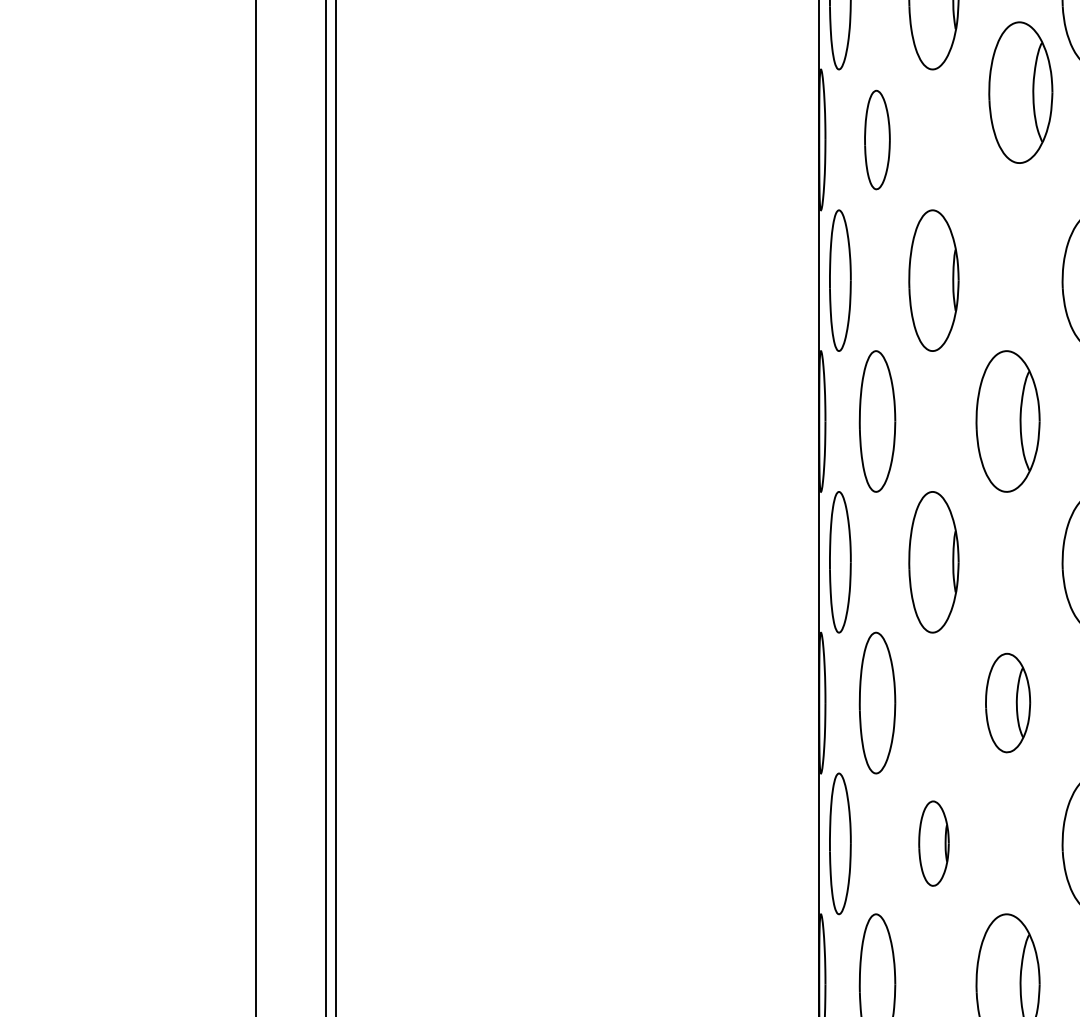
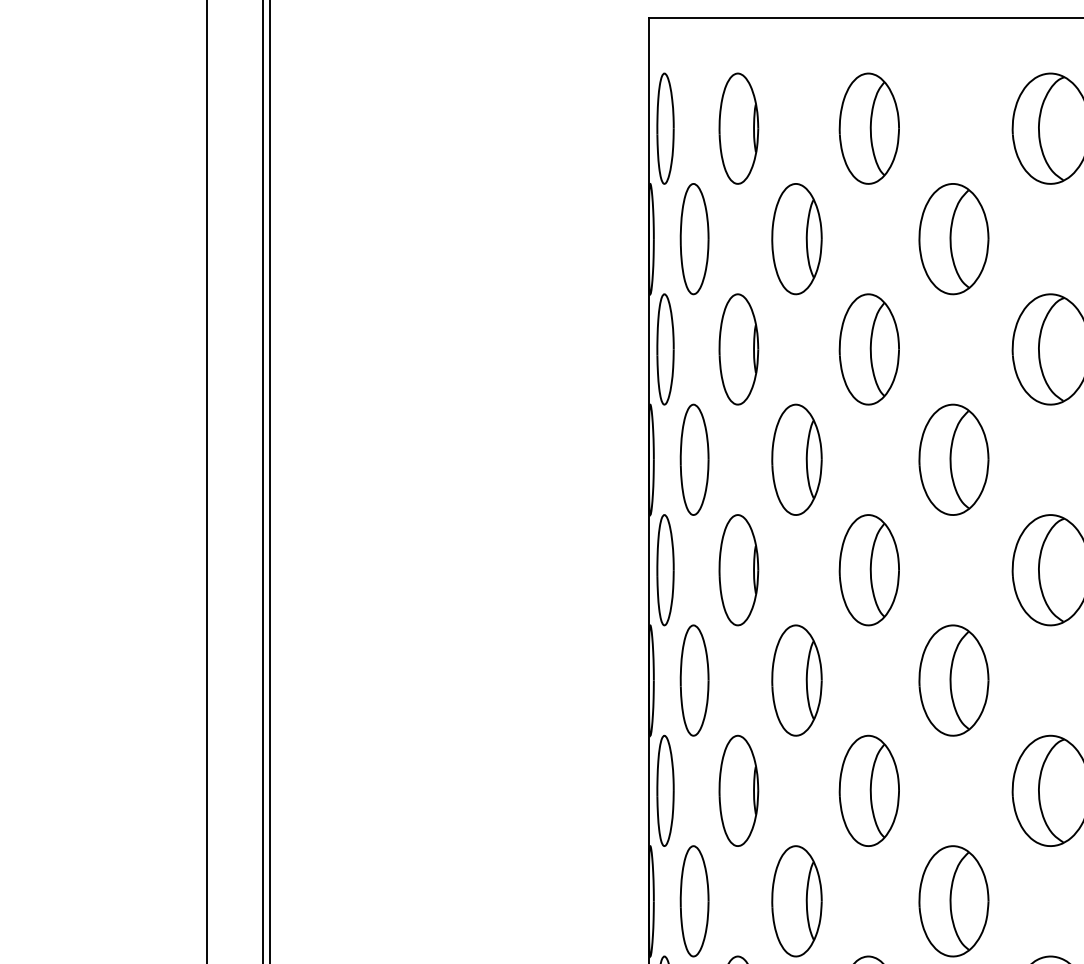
part: (1020, 93) -> (796, 239), moved
part: (877, 140) -> (694, 239), size x1.43
part: (1007, 702) -> (796, 680), size x1.43
part: (933, 843) -> (738, 790), size x1.67

